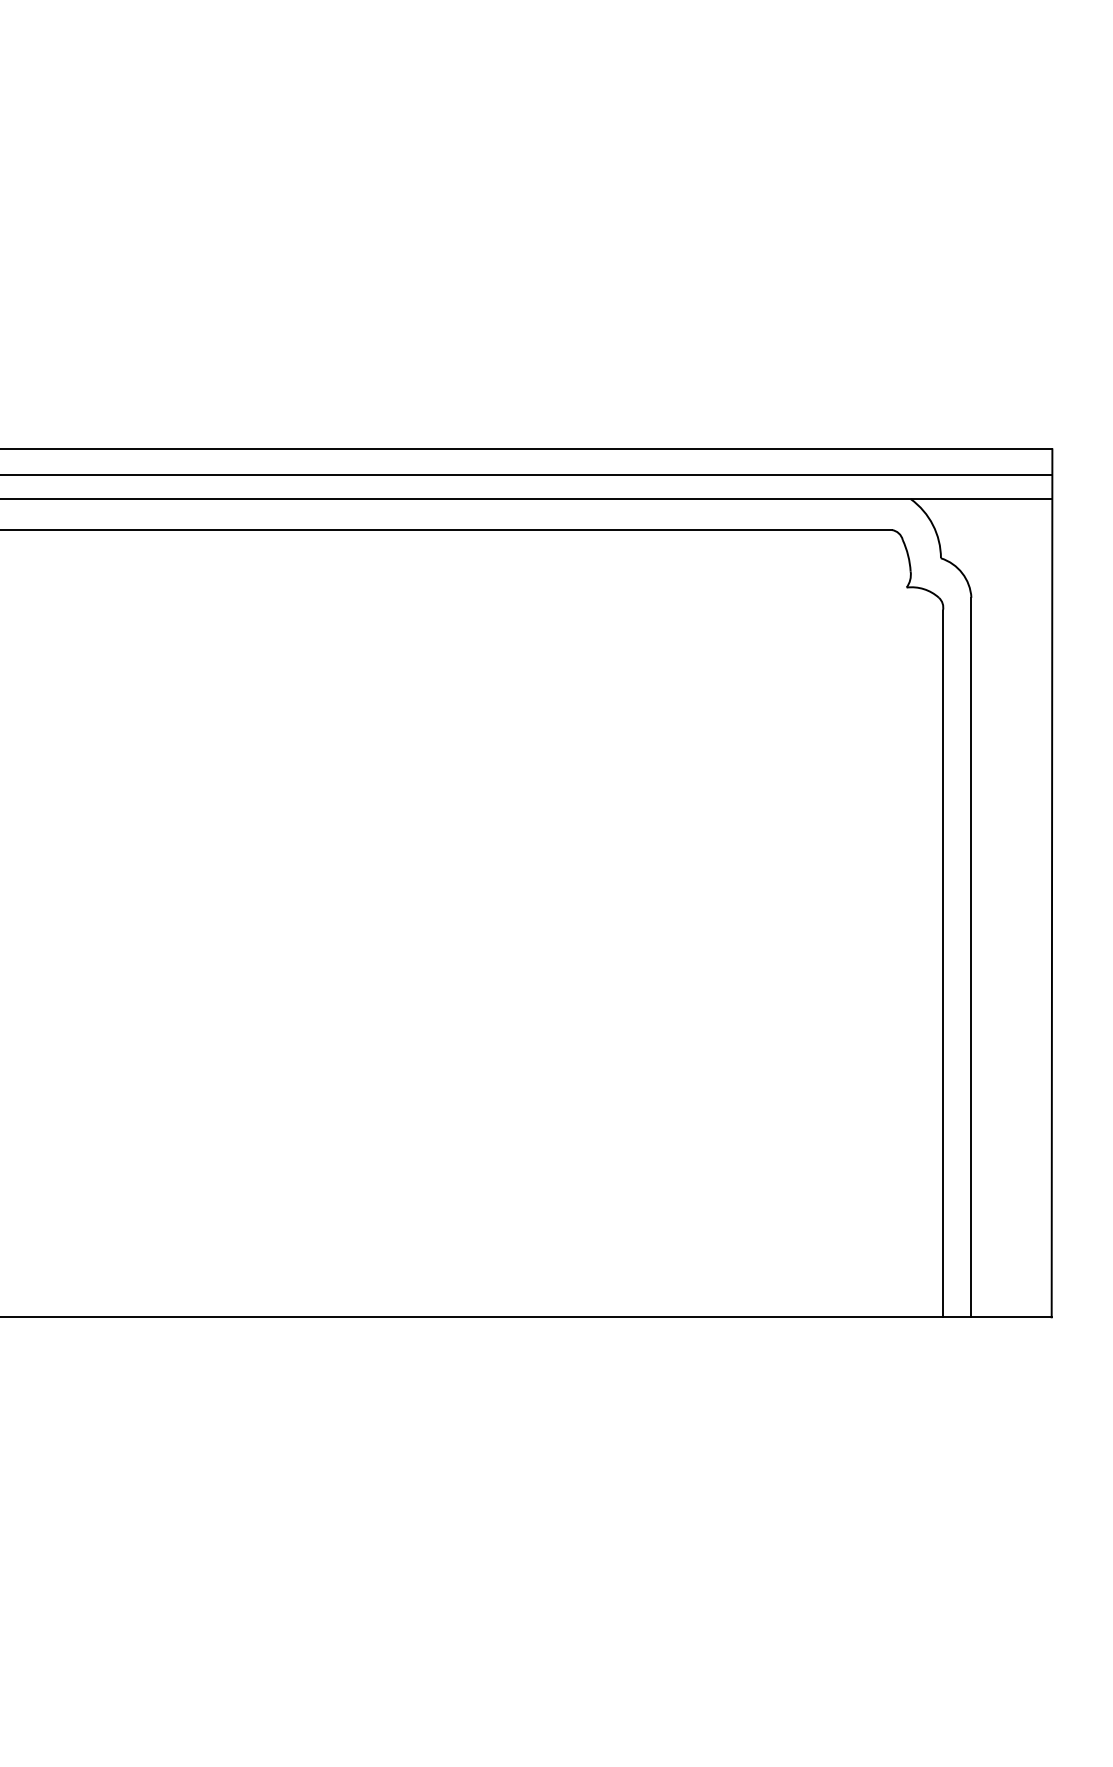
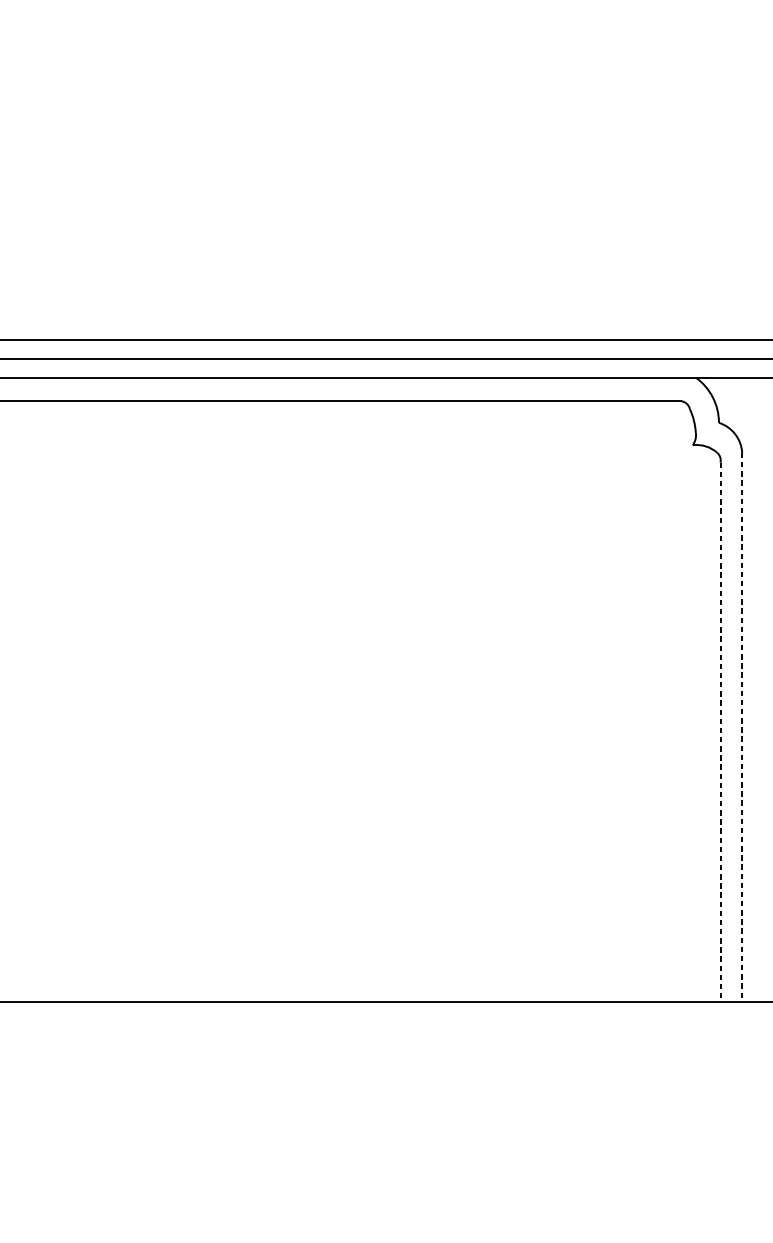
line: (971, 957) -> (742, 727), solid -> dashed
line: (943, 964) -> (720, 732), solid -> dashed

